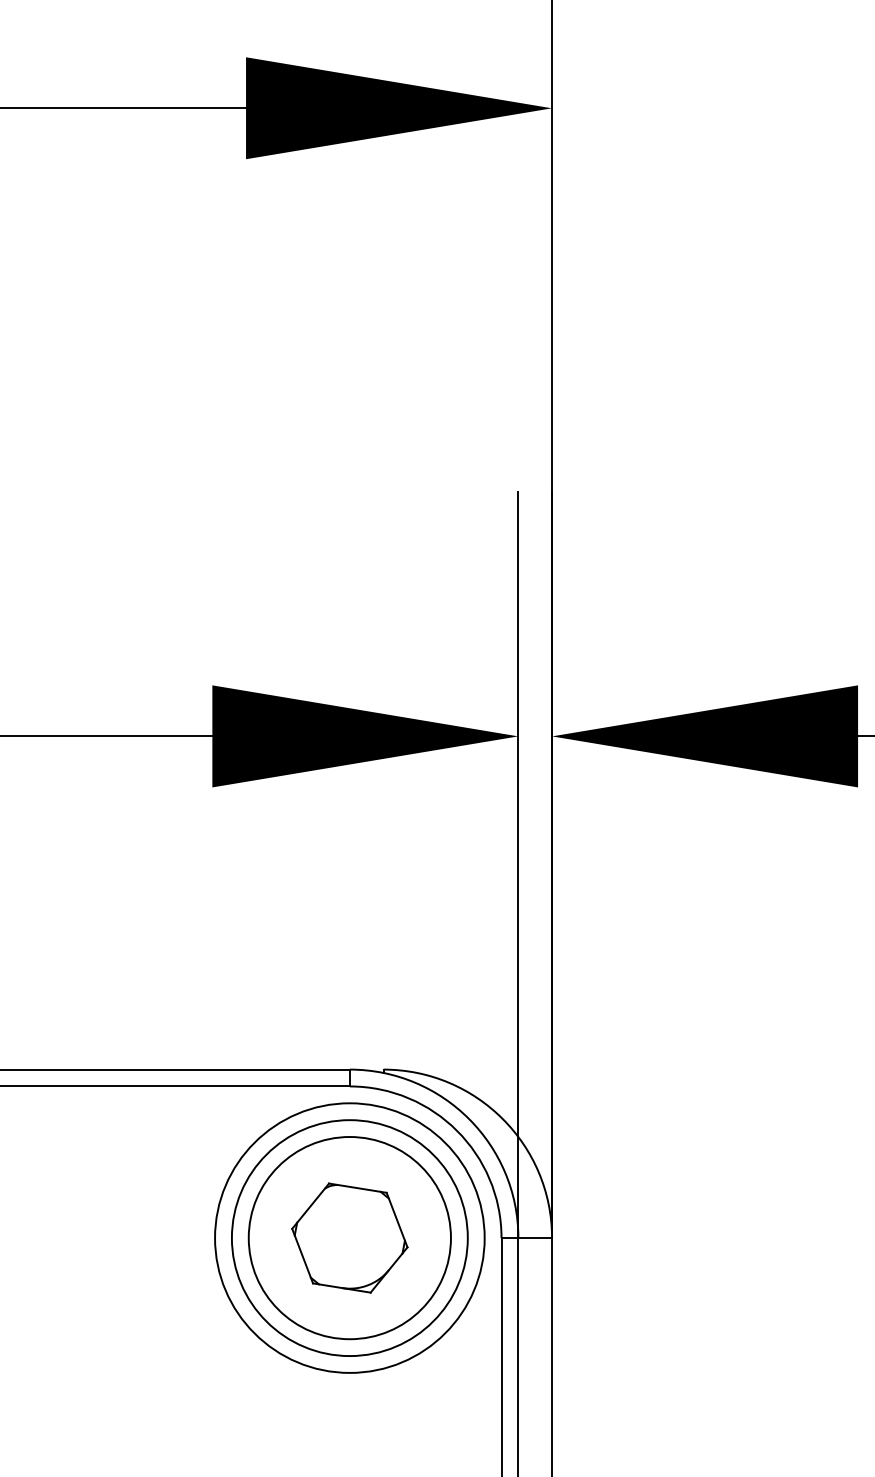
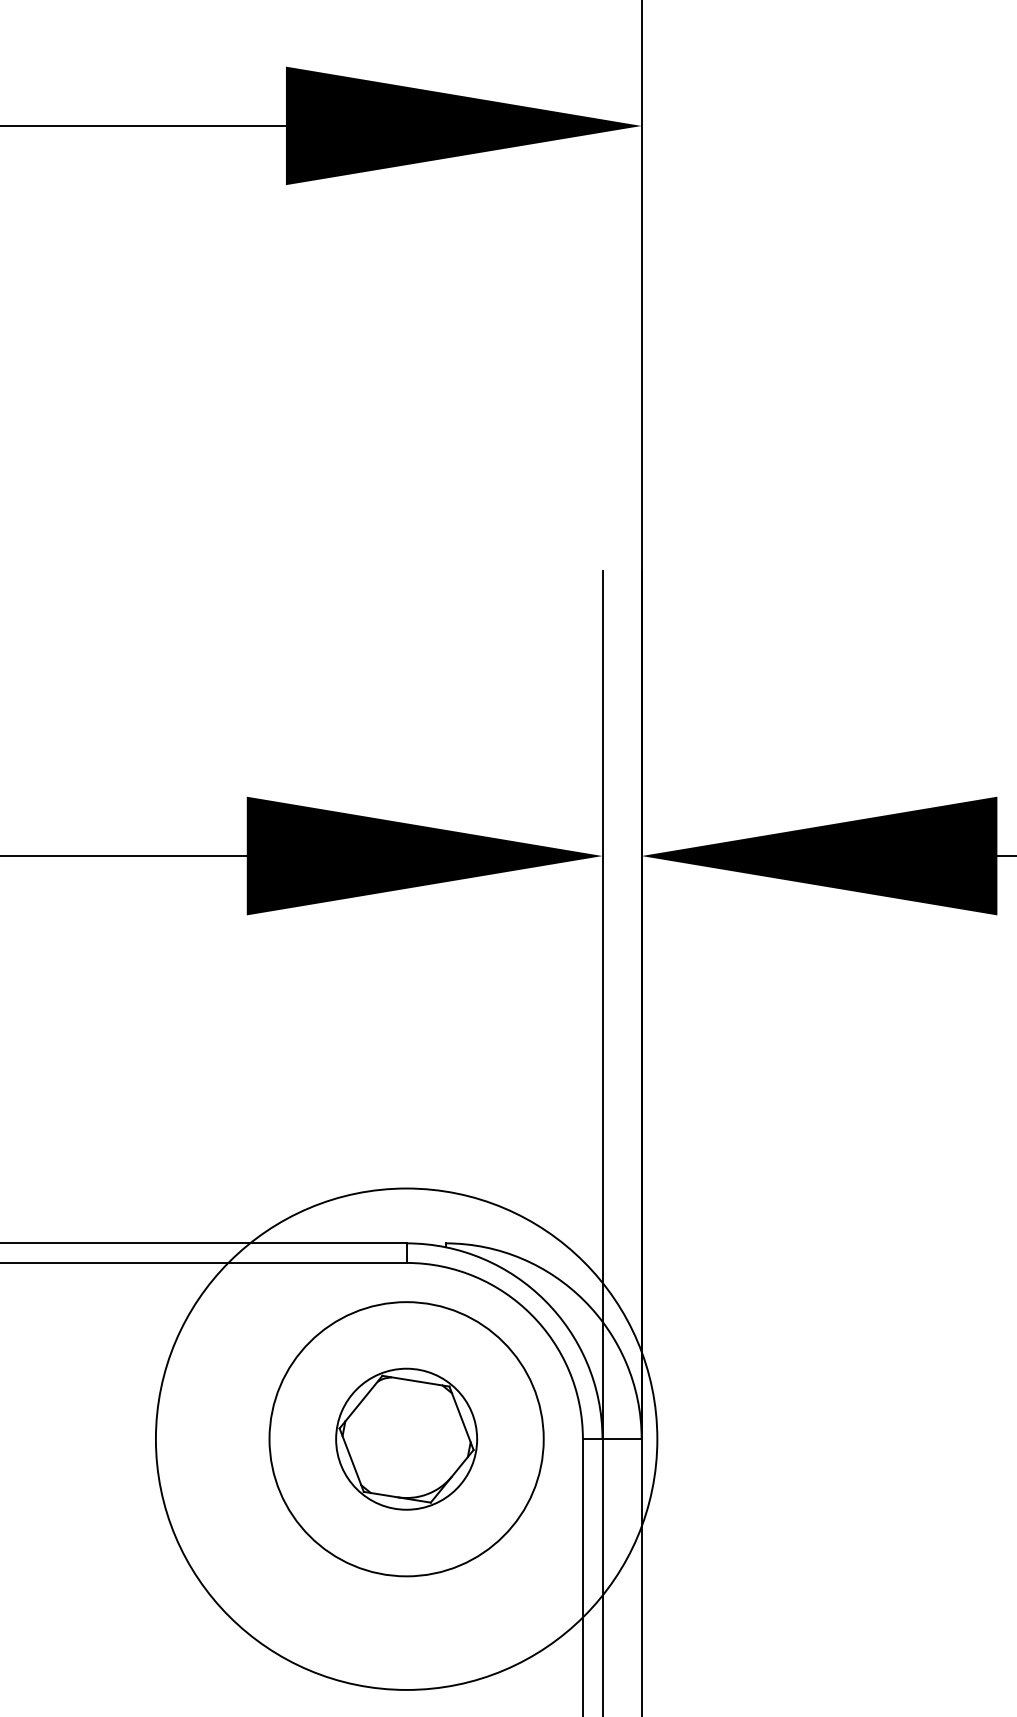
circle: (349, 1237) -> (406, 1438), size x0.6
circle: (349, 1237) -> (406, 1438), size x1.6

